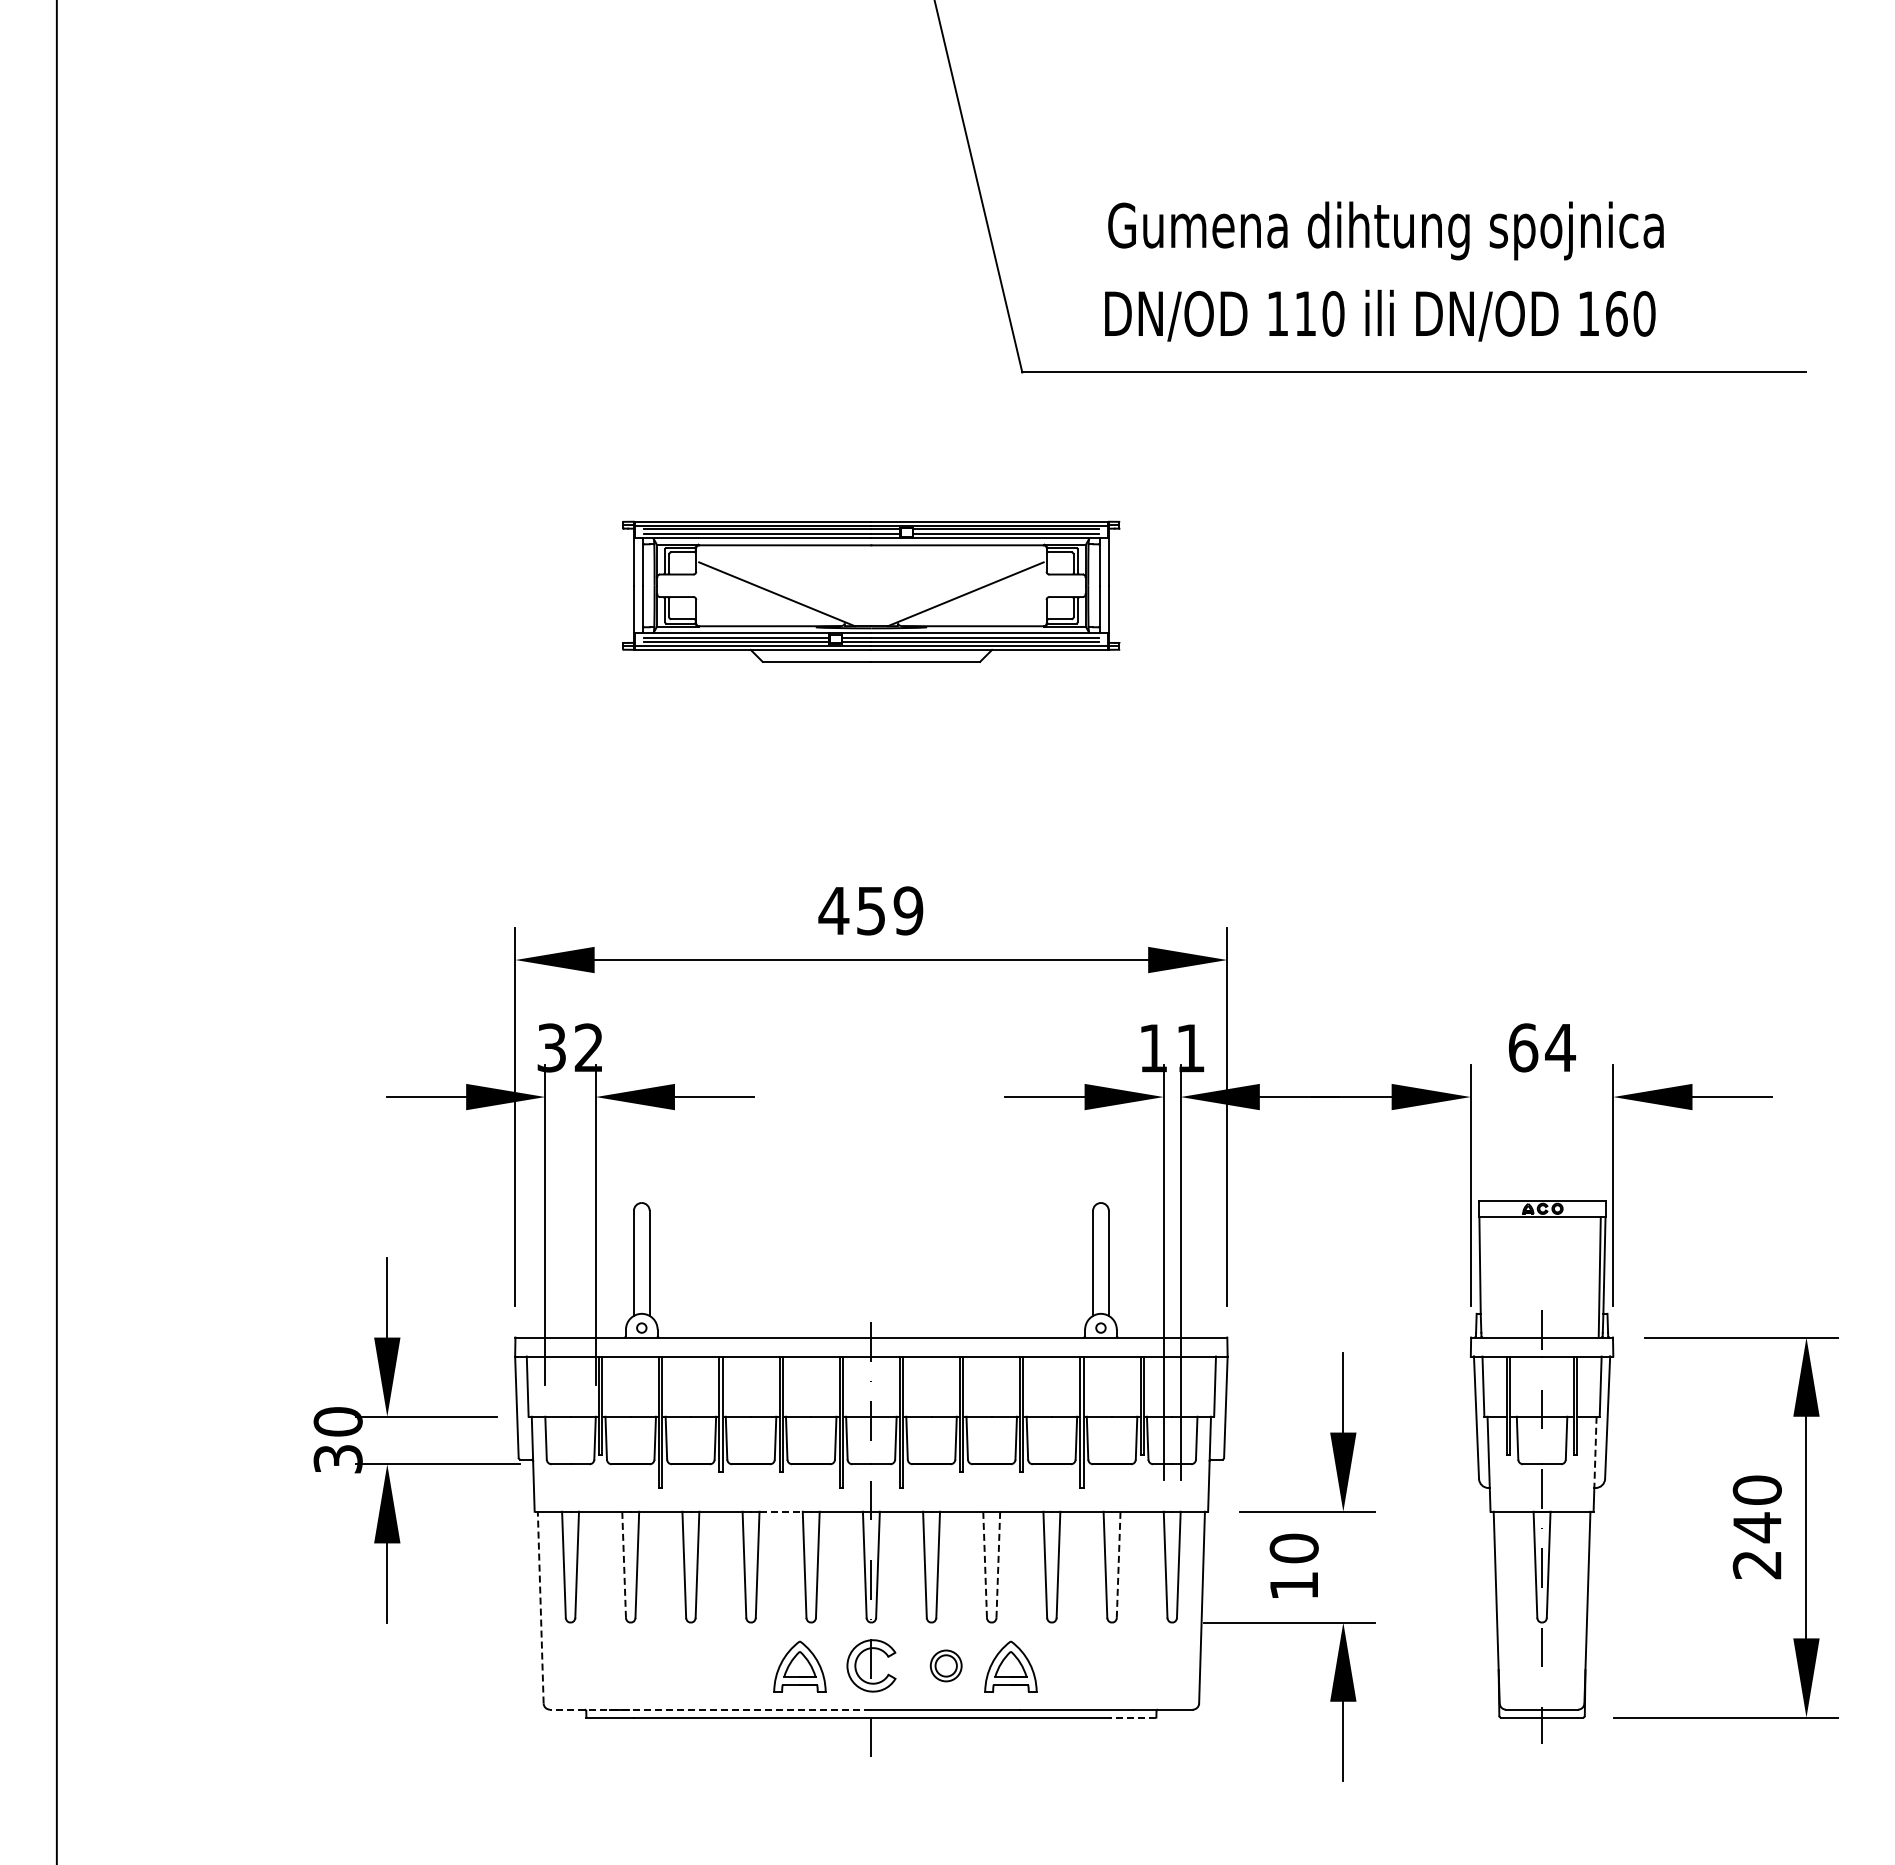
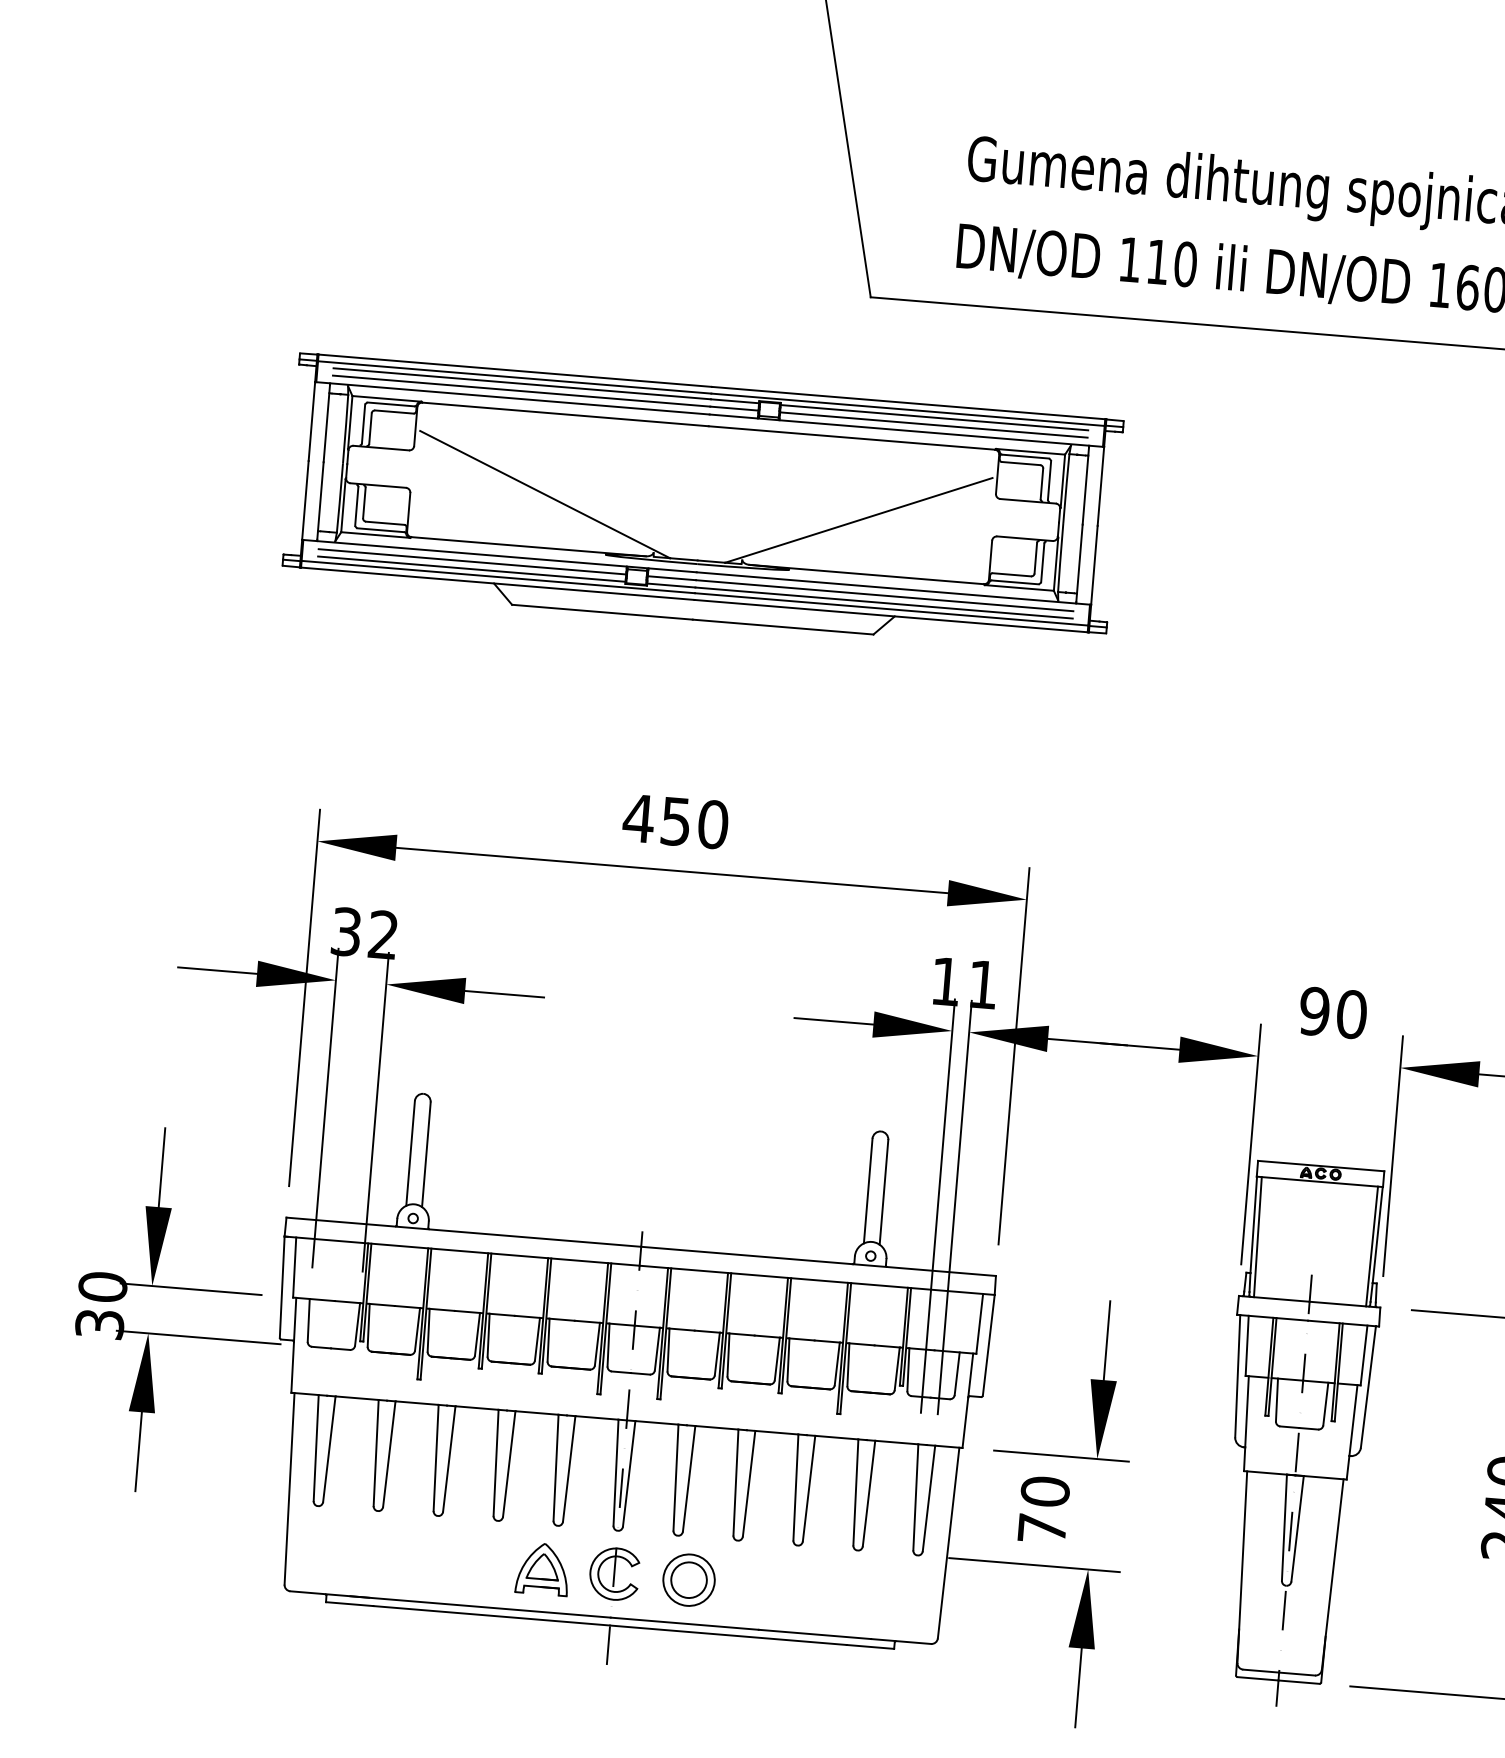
part: (871, 591) -> (702, 503), size x1.67
text: (908, 910) -> (713, 824), 459 -> 450
text: (1541, 1047) -> (1332, 1012), 64 -> 90
line: (1485, 1277) -> (1258, 1237), added
line: (1595, 1452) -> (1353, 1420), dashed -> solid
line: (781, 1511) -> (537, 1412), dashed -> solid
line: (624, 1564) -> (376, 1452), dashed -> solid
line: (985, 1564) -> (736, 1482), dashed -> solid
line: (998, 1564) -> (749, 1483), dashed -> solid
line: (1118, 1564) -> (868, 1493), dashed -> solid
text: (1293, 1585) -> (1041, 1528), 10 -> 70
line: (540, 1607) -> (289, 1488), dashed -> solid
part: (945, 1665) -> (688, 1579), size x1.67
part: (1010, 1666) -> (752, 1586), removed
line: (710, 1709) -> (450, 1604), dashed -> solid
line: (1132, 1717) -> (870, 1646), dashed -> solid

